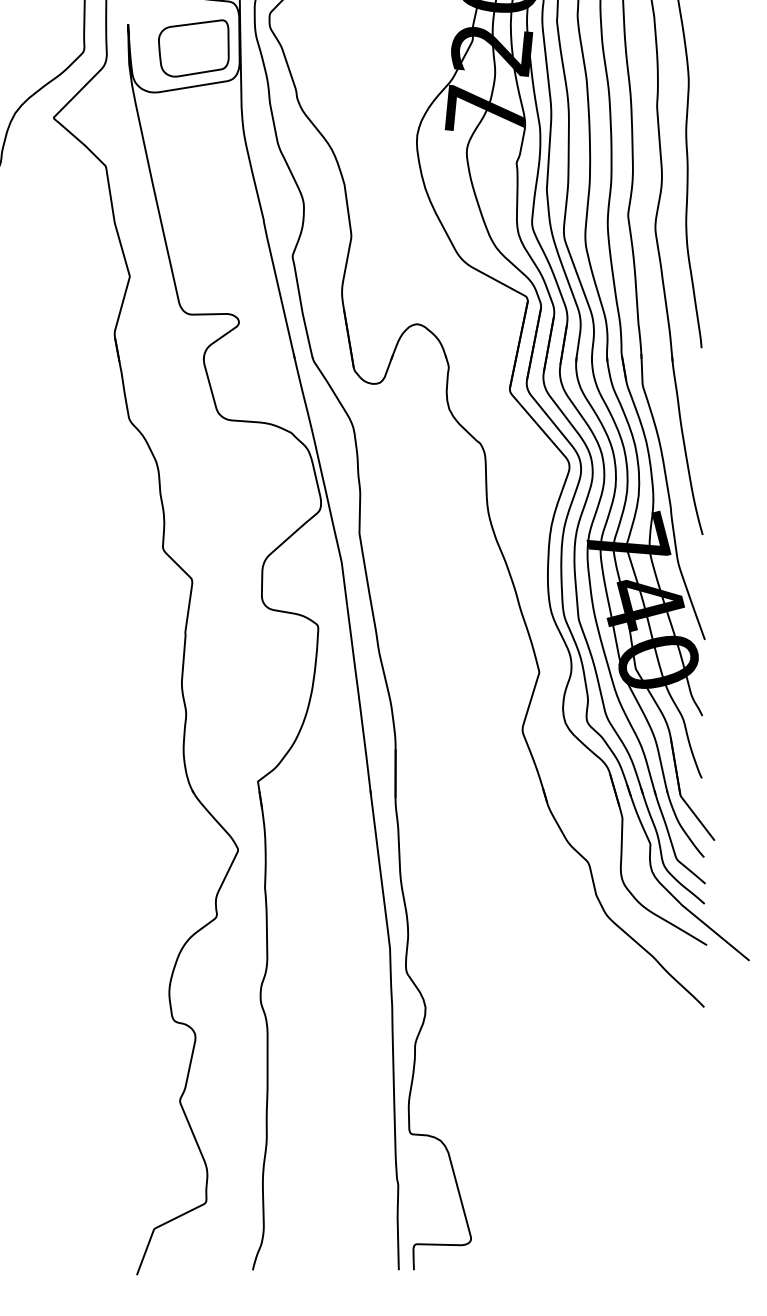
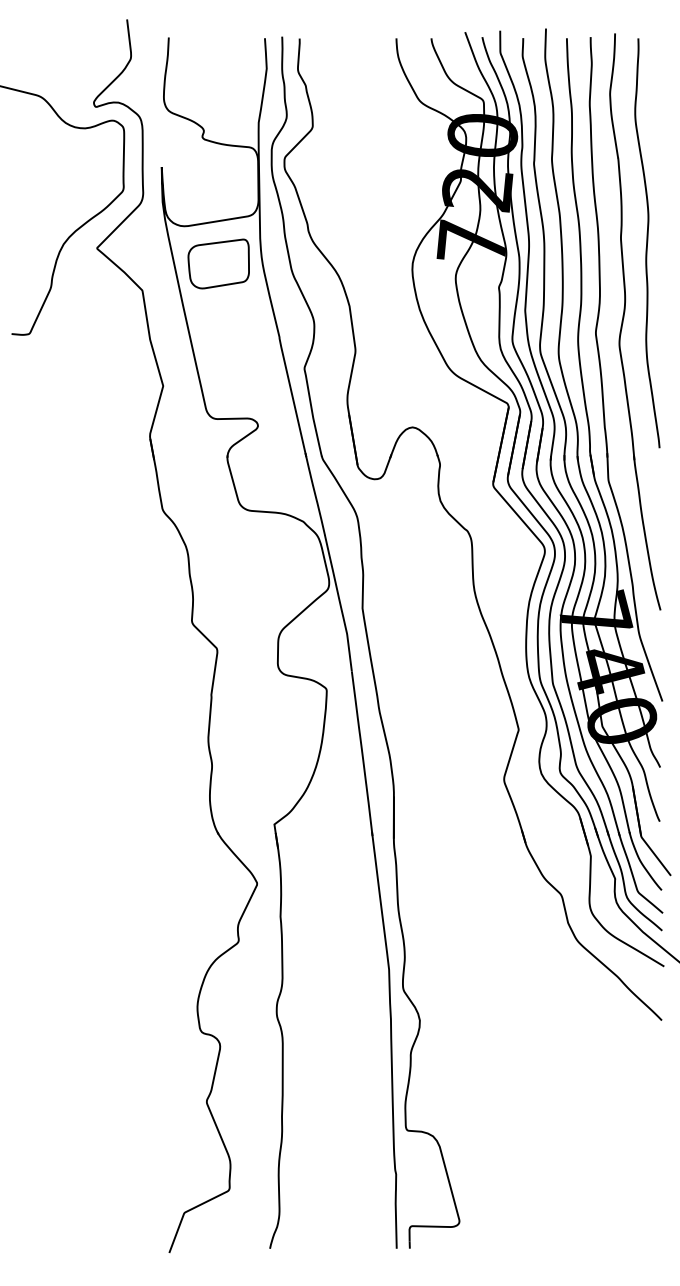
part: (193, 47) -> (218, 263), moved

